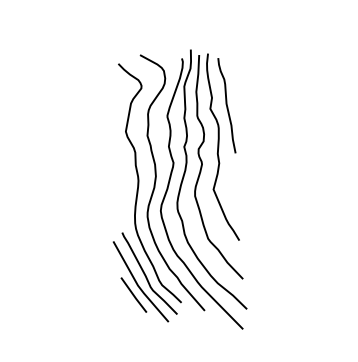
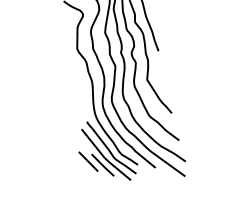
line: (114, 286) -> (87, 161), added

